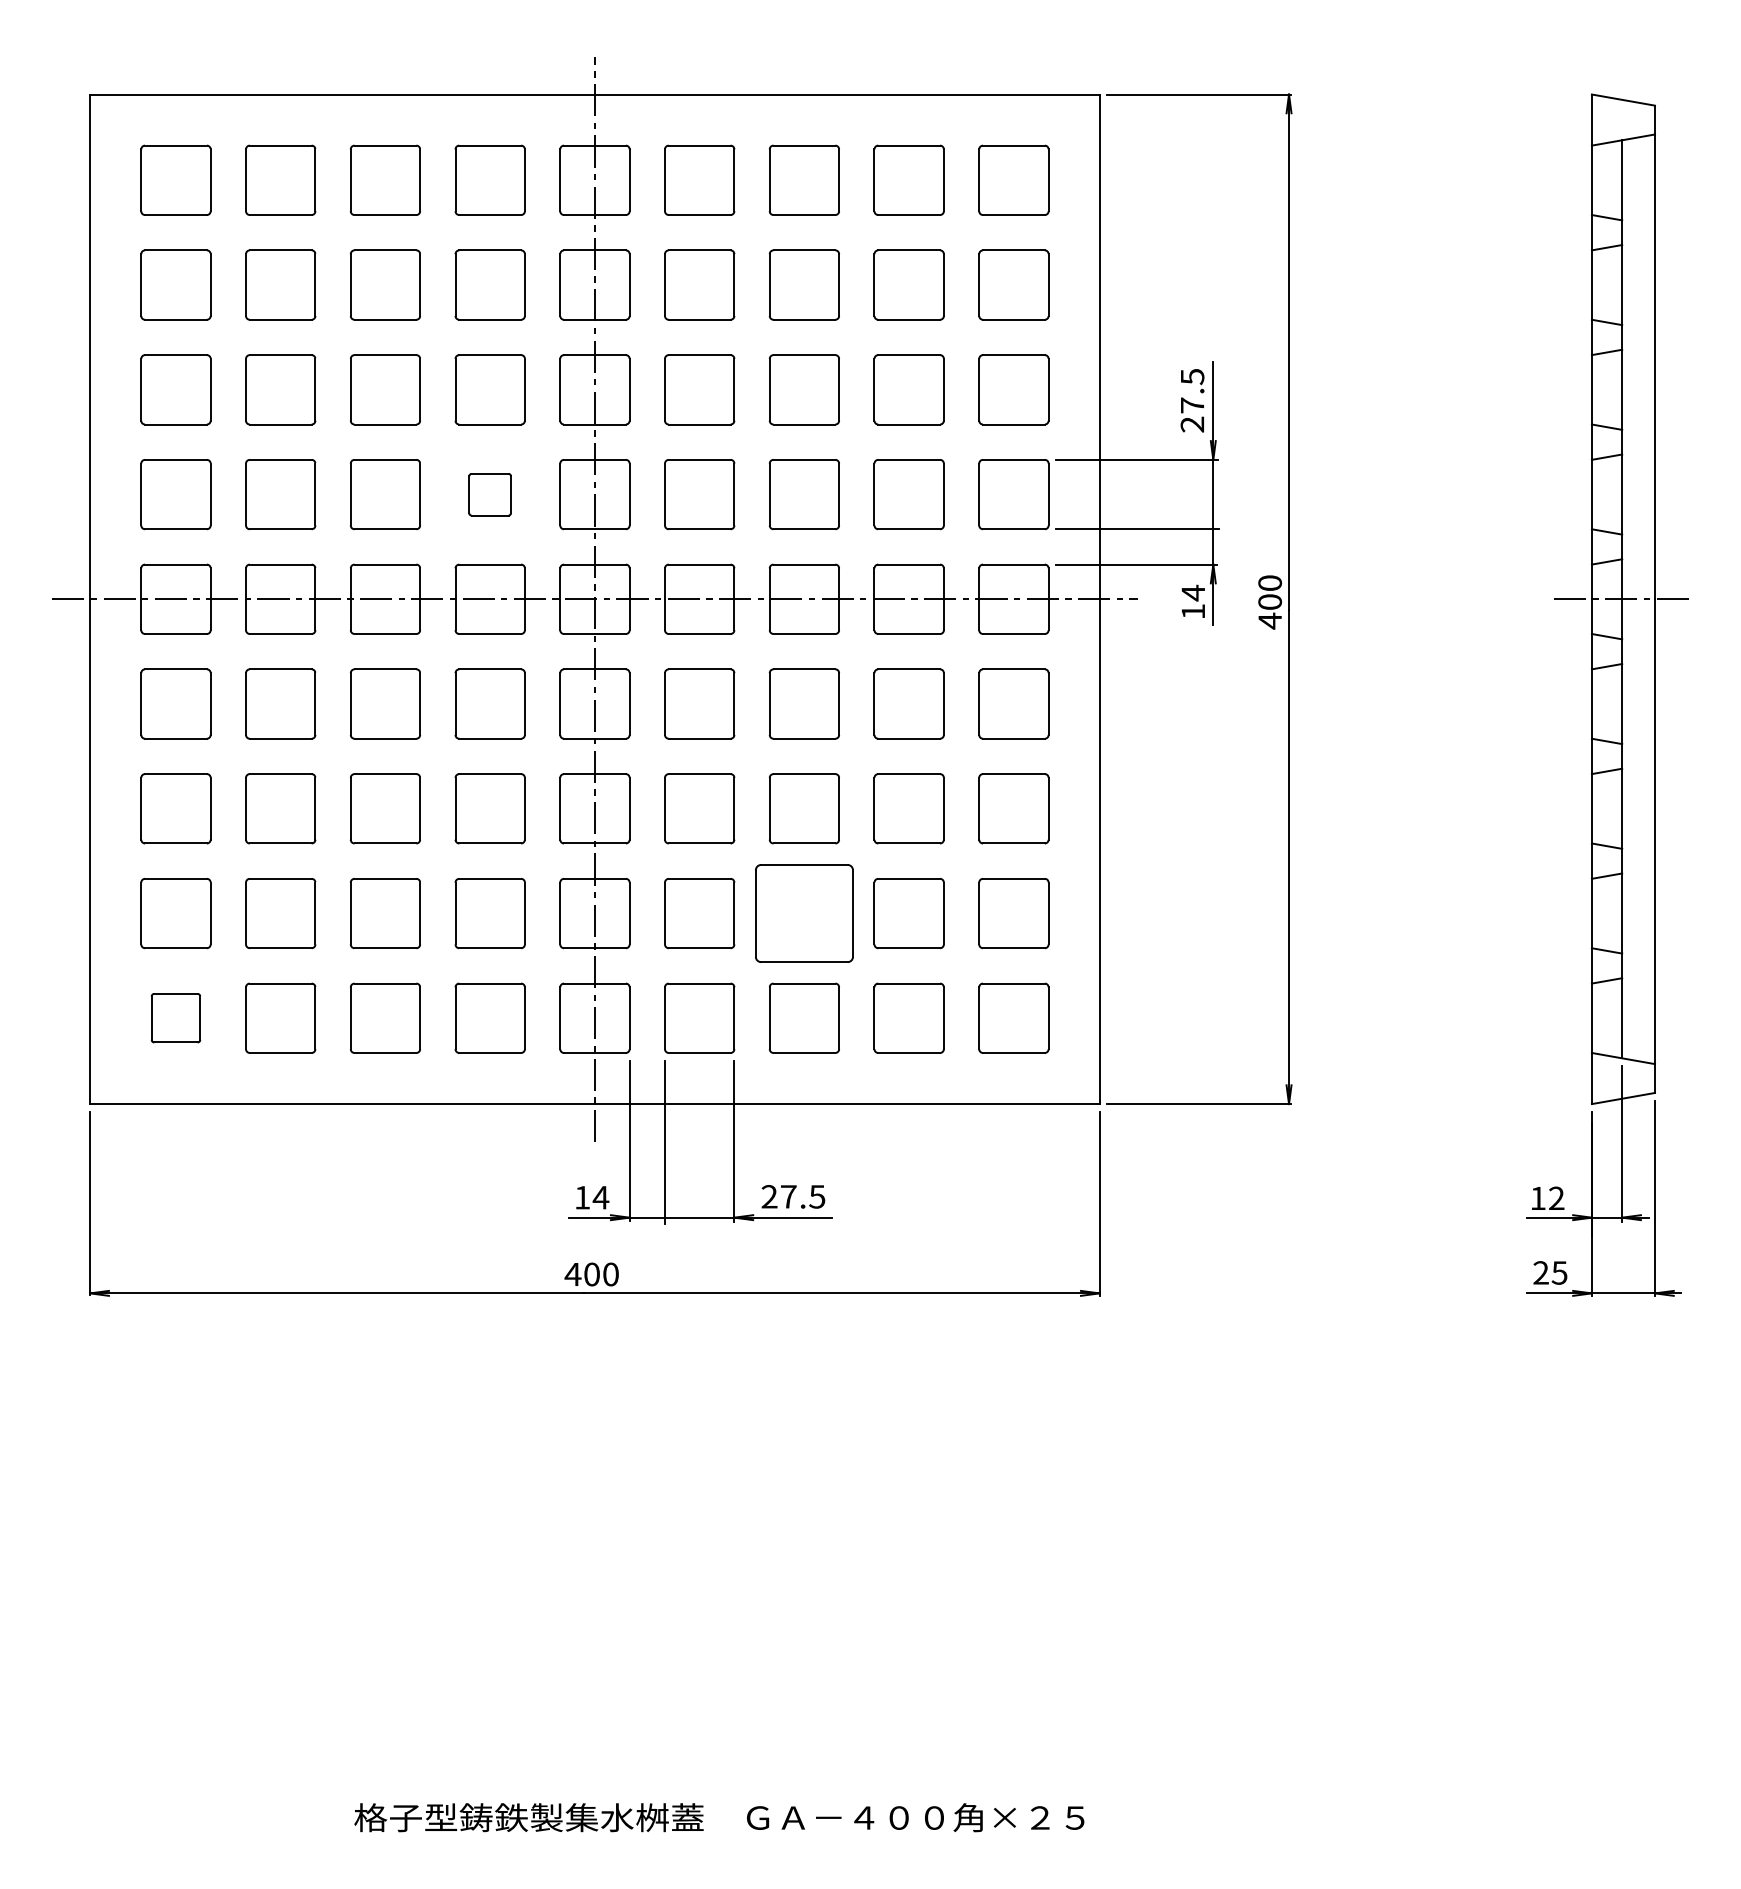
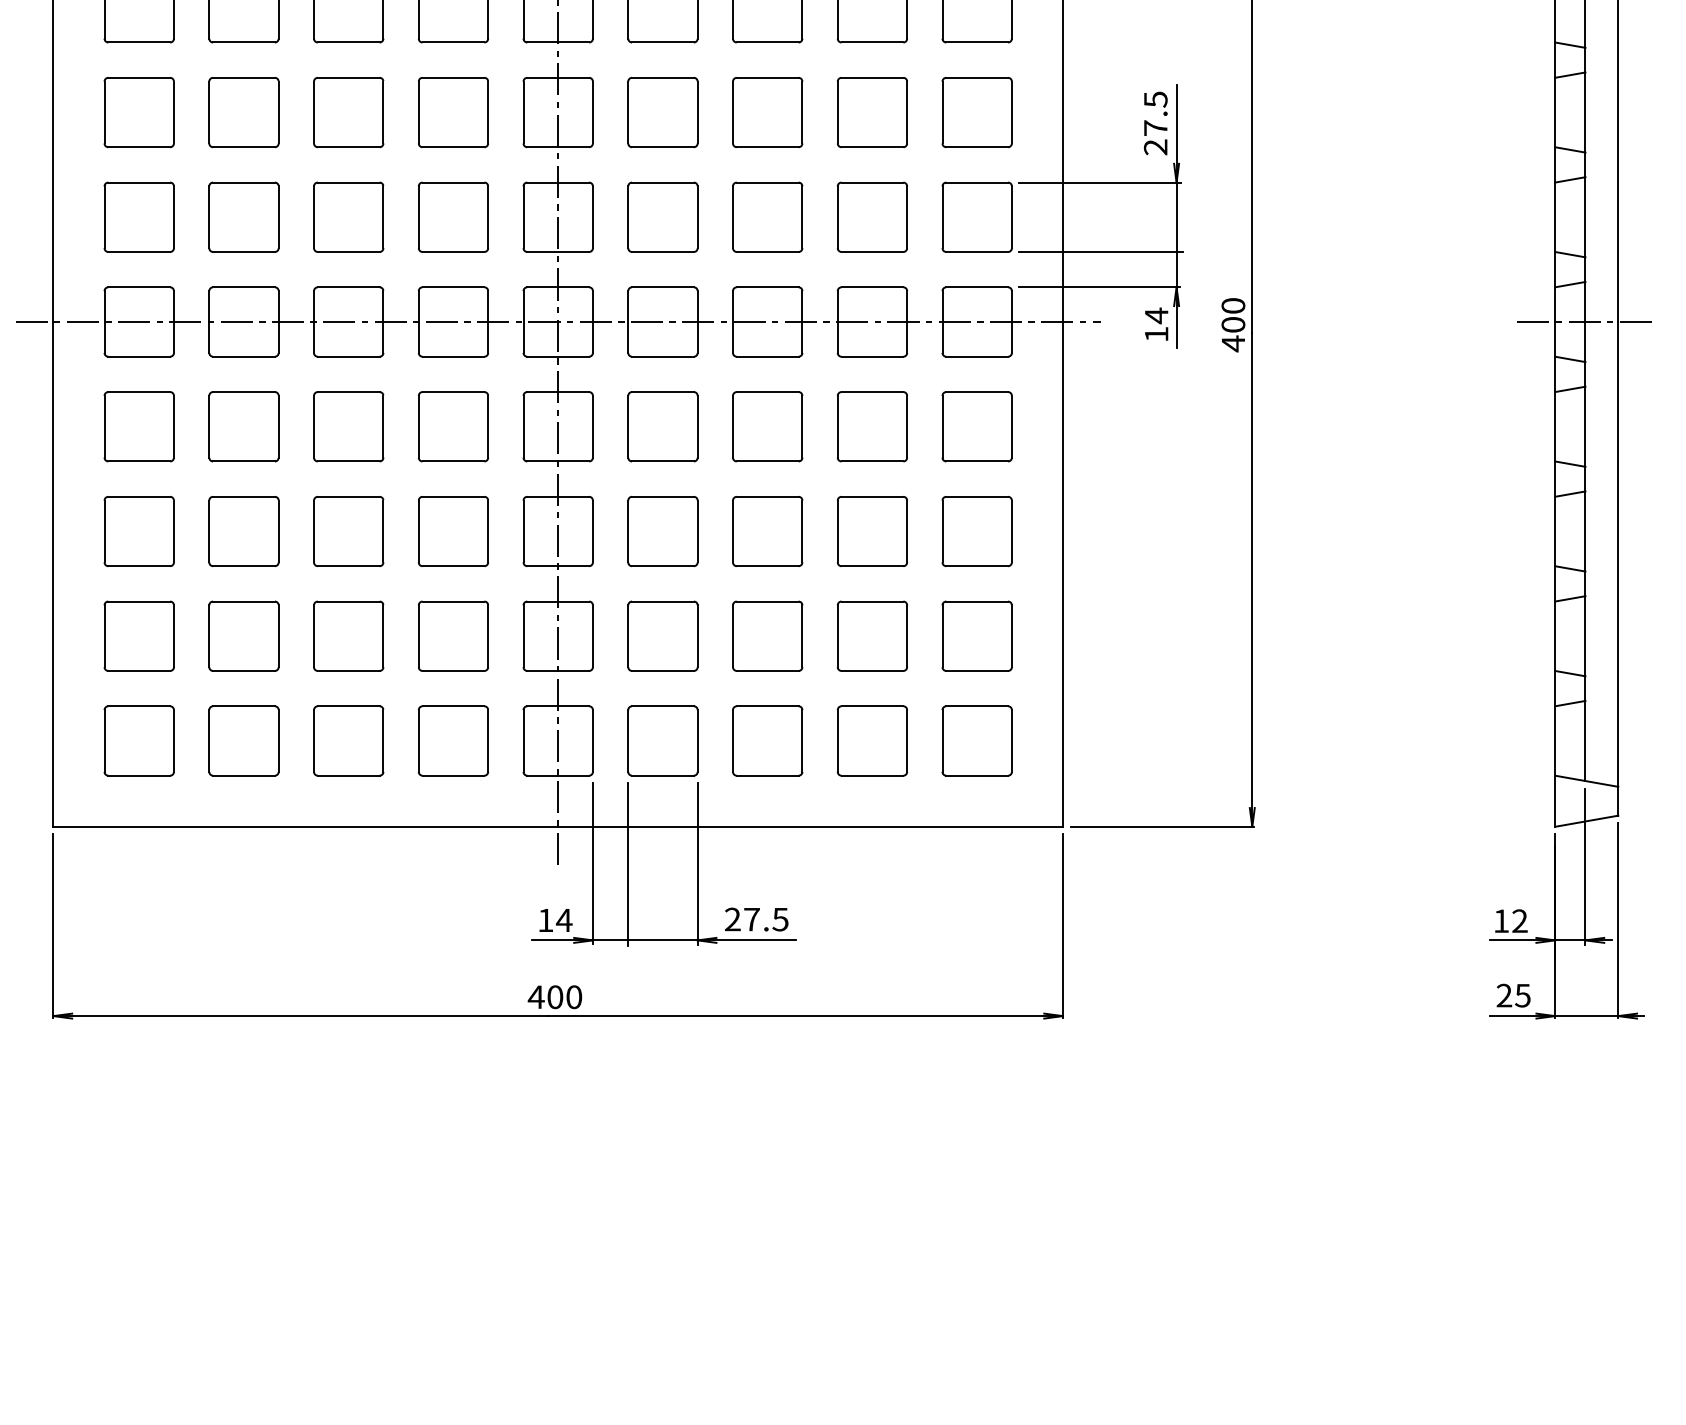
part: (489, 494) -> (452, 217), size x1.67
part: (804, 913) -> (767, 636), size x0.71
part: (175, 1017) -> (138, 740), size x1.43

